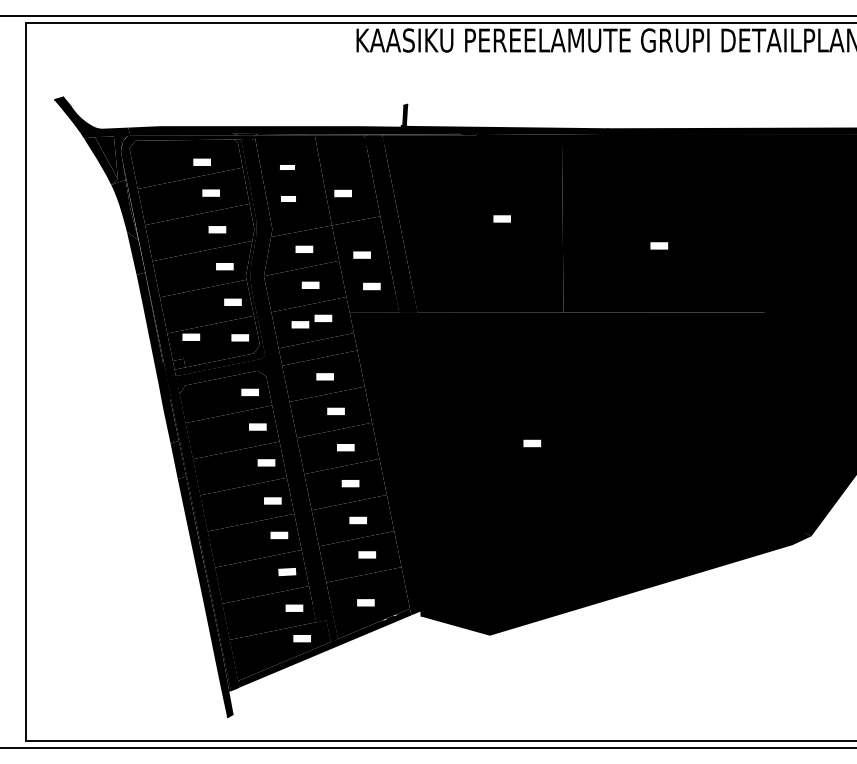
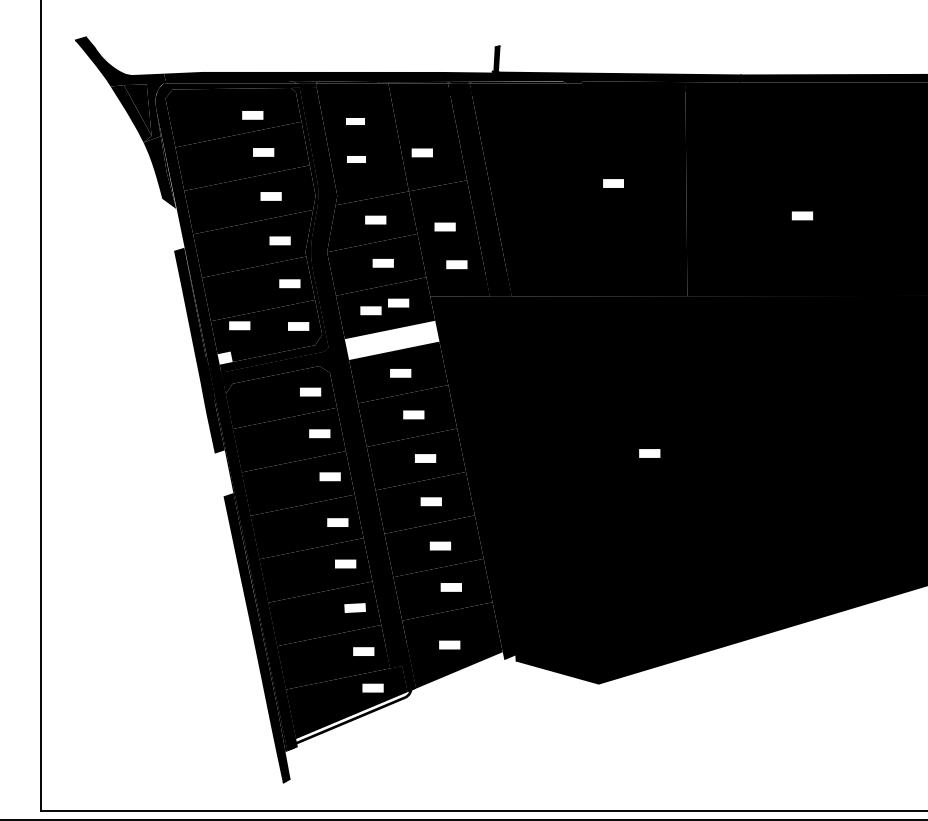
fill: (135, 253) -> (172, 225), removed
fill: (317, 349) -> (391, 340), removed
fill: (178, 363) -> (224, 357), removed
fill: (178, 459) -> (224, 472), removed
fill: (324, 647) -> (399, 698), removed

